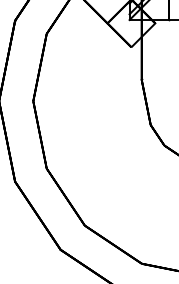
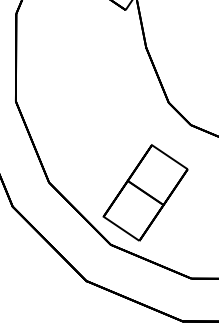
part: (118, 190) -> (144, 192), added

